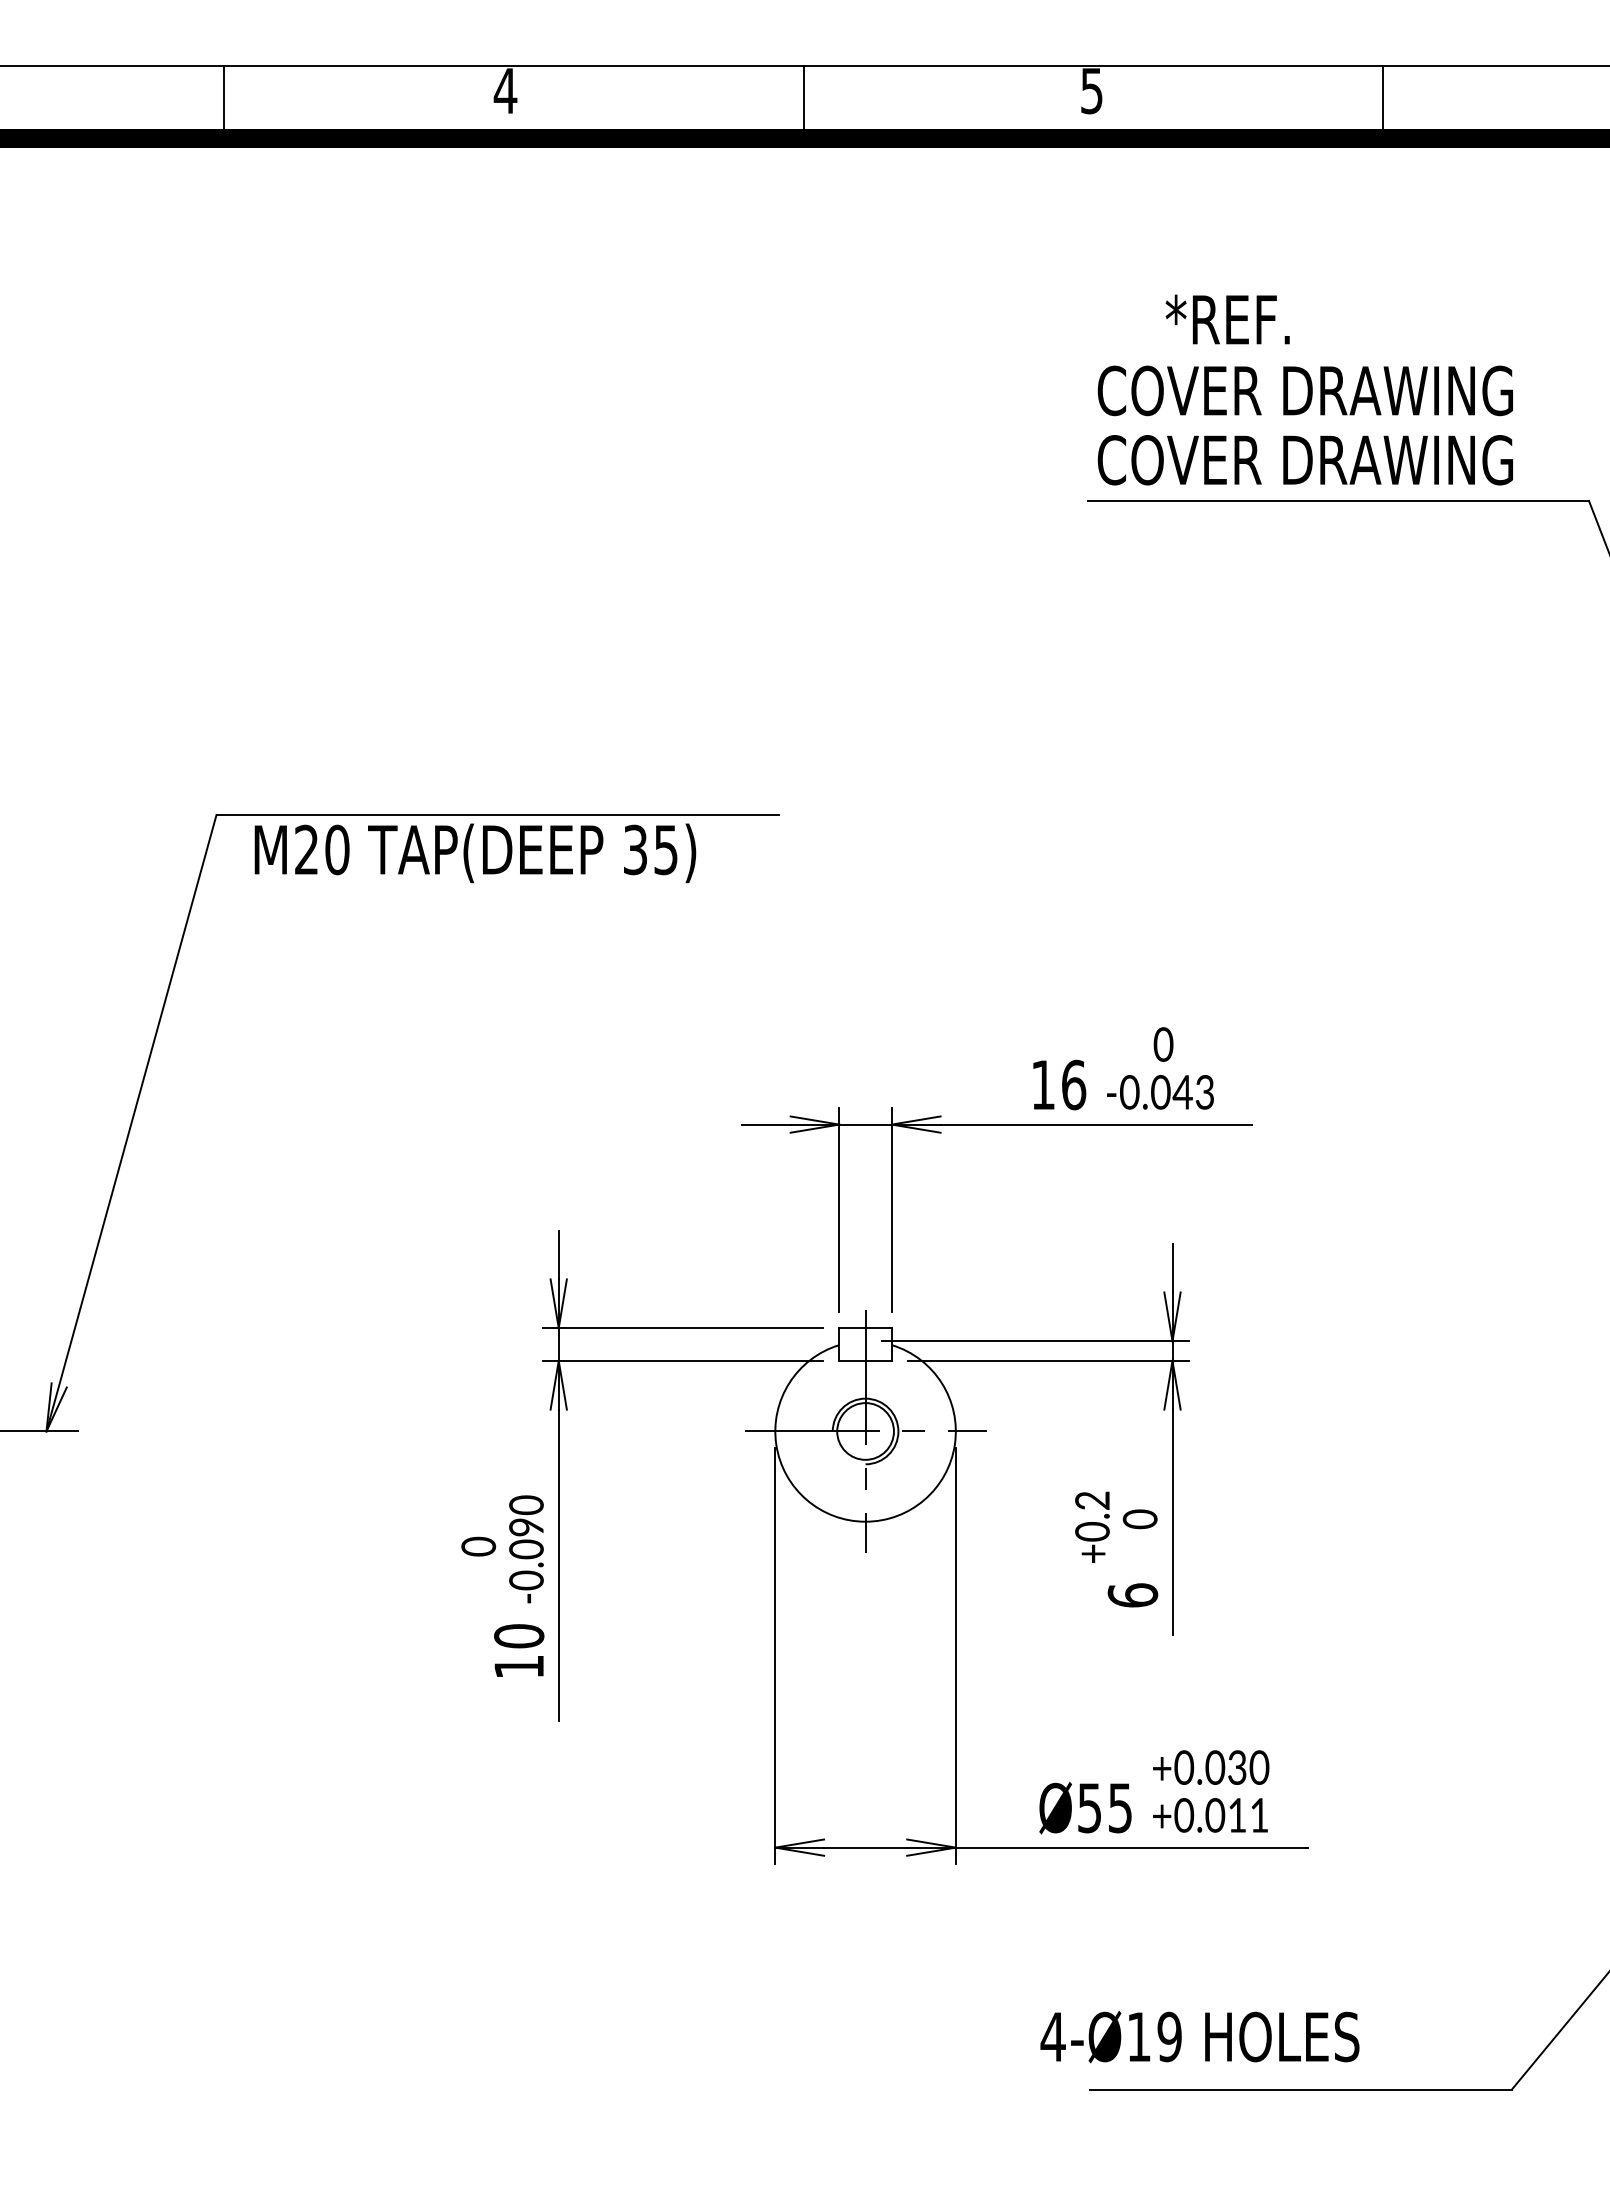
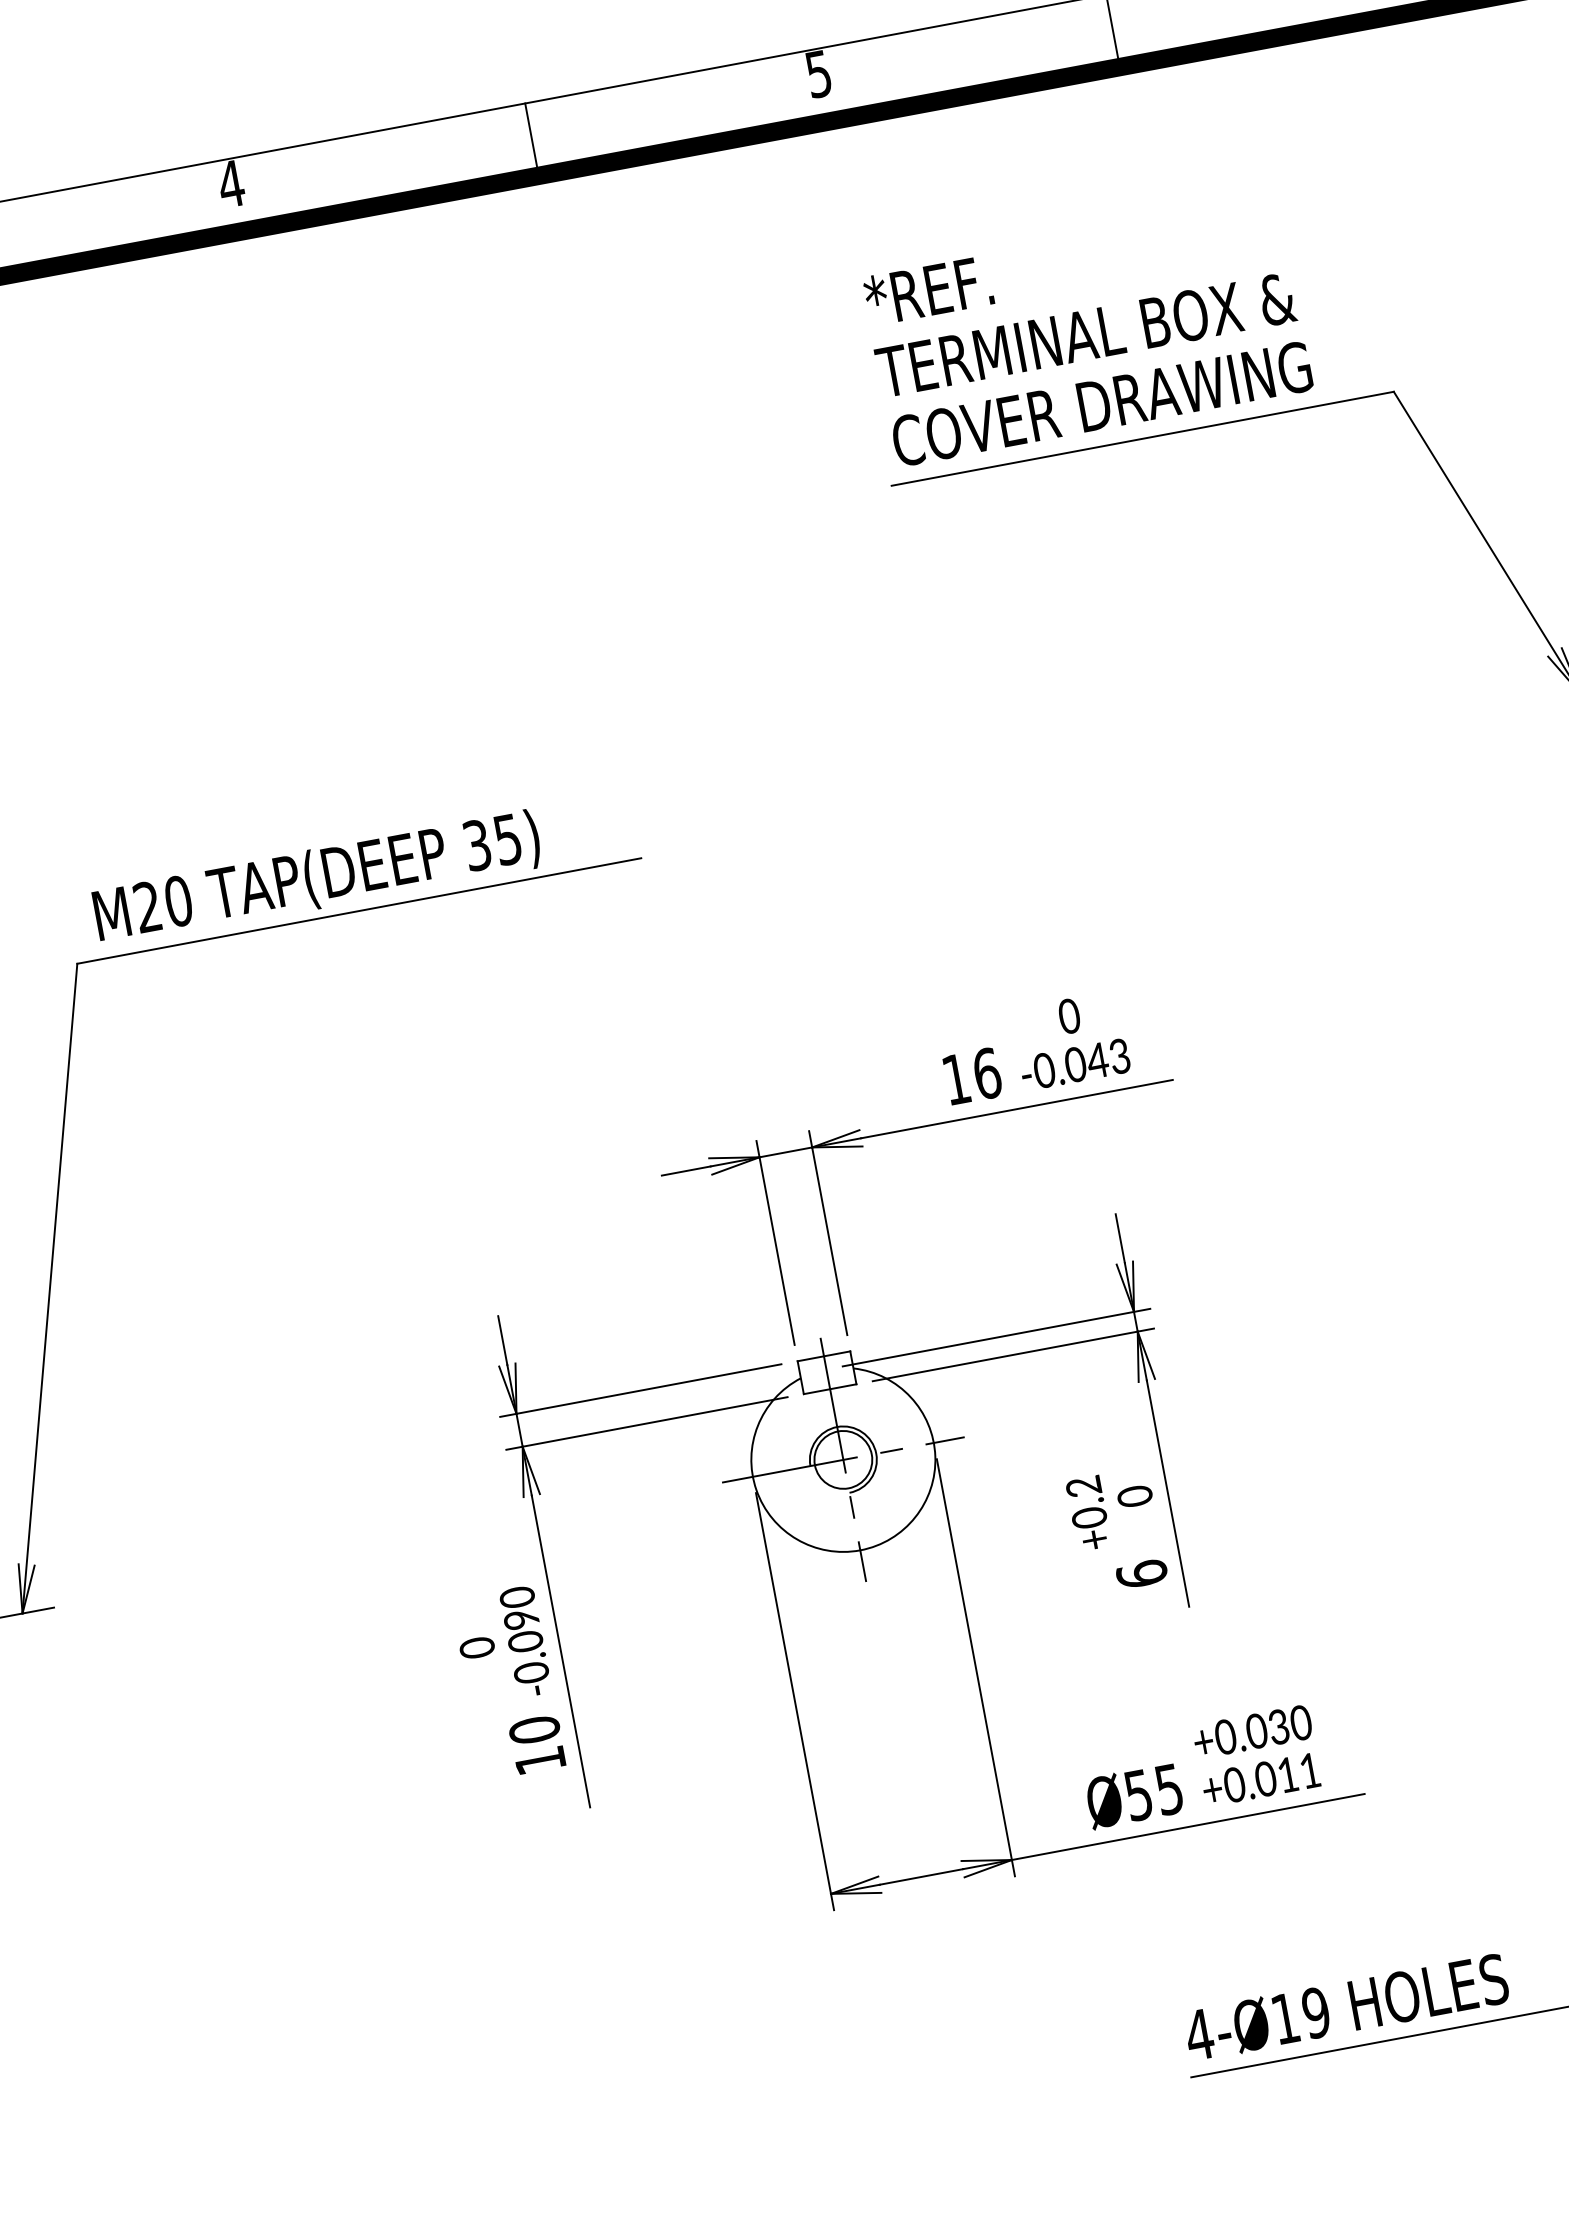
text: (1227, 319) -> (928, 290), moved
text: (1303, 390) -> (1086, 334), COVER DRAWING -> TERMINAL BOX &
text: (475, 853) -> (317, 878), moved
text: (1199, 2036) -> (1346, 2006), moved

